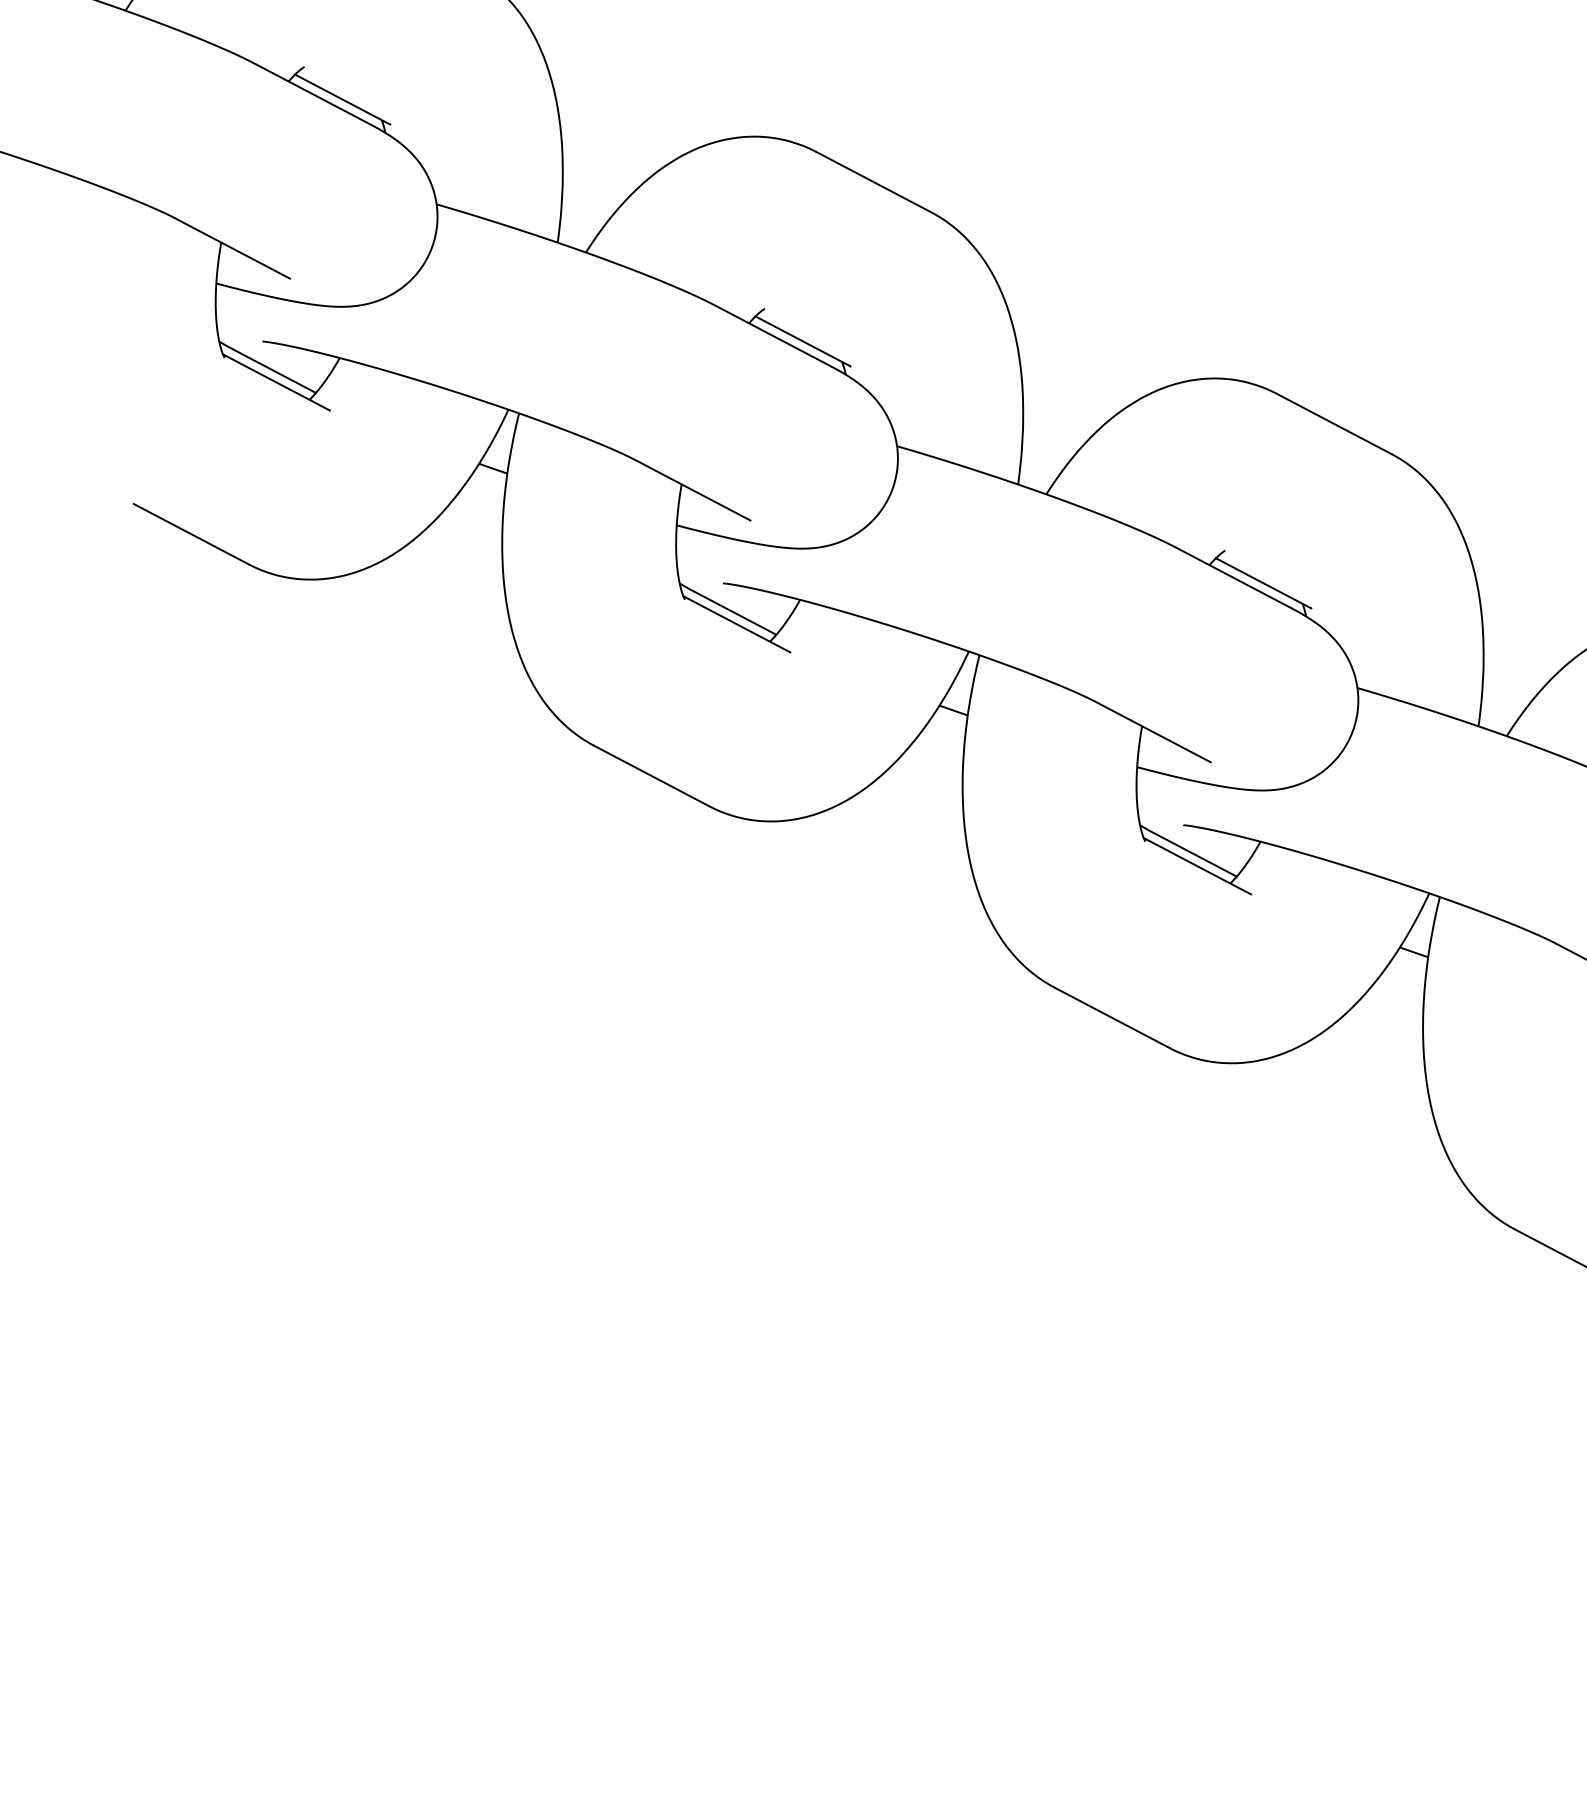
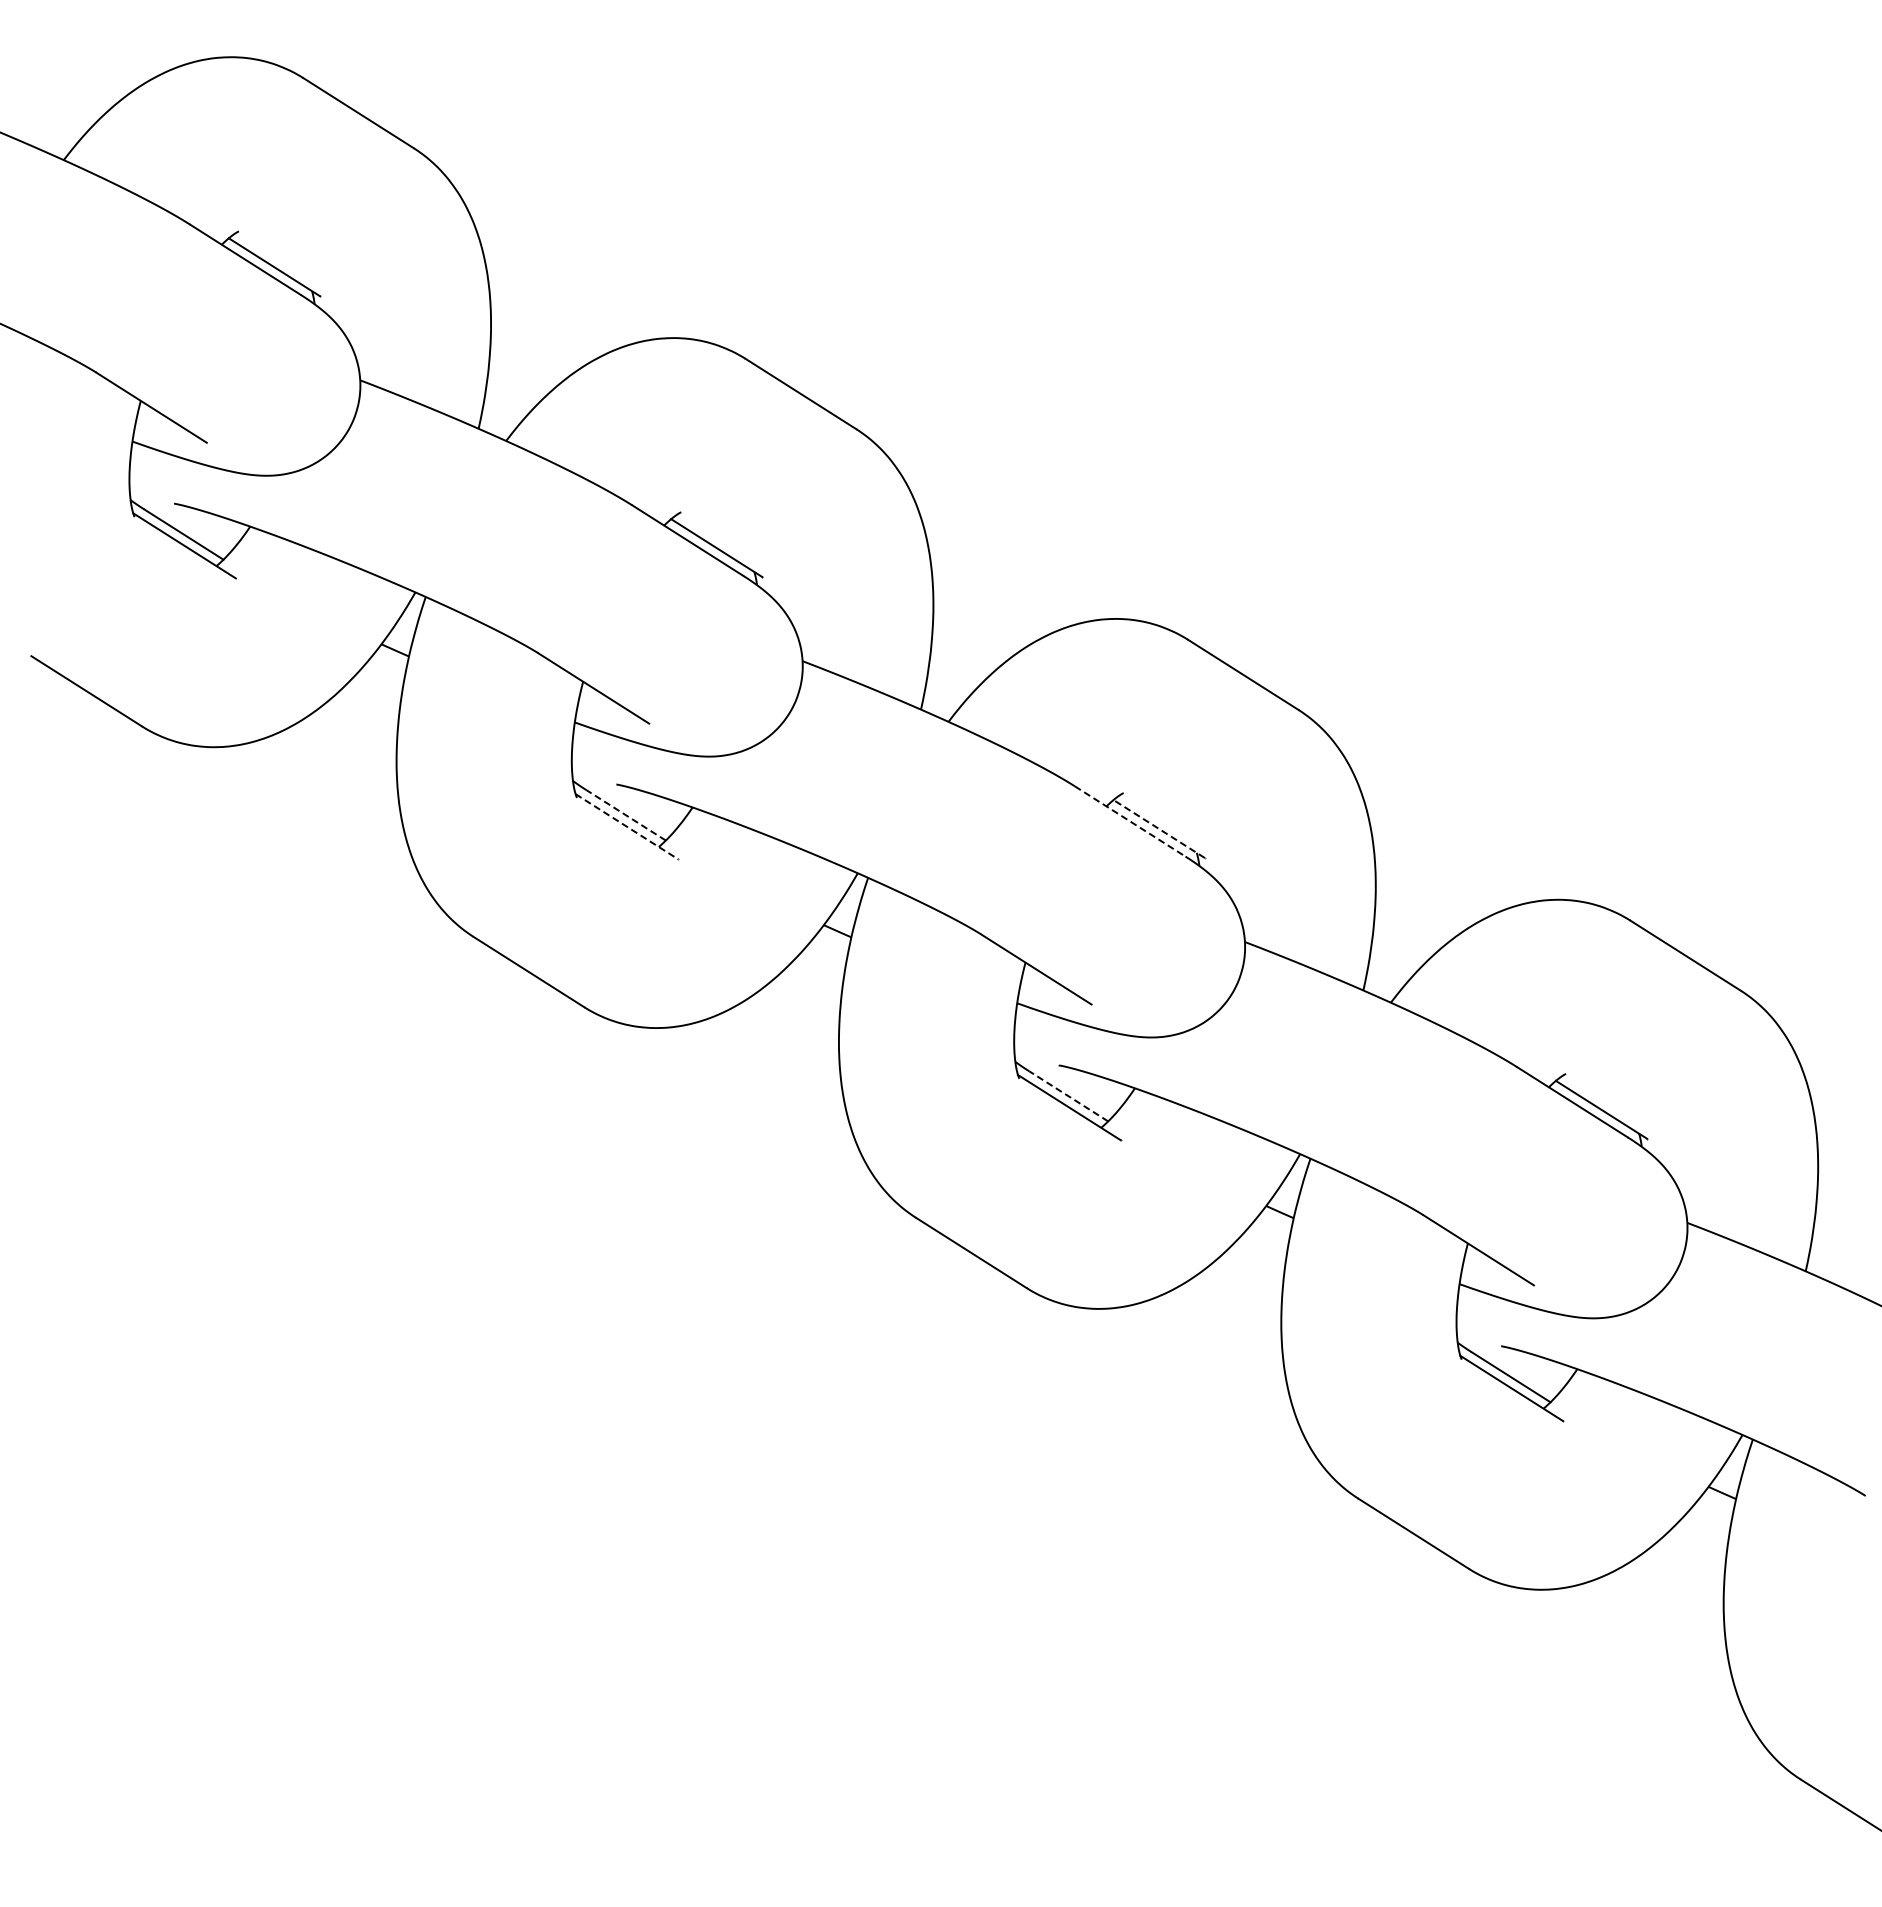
line: (1234, 578) -> (1130, 821), solid -> dashed
line: (1262, 582) -> (1158, 828), solid -> dashed
line: (735, 613) -> (626, 815), solid -> dashed
line: (736, 624) -> (626, 826), solid -> dashed
line: (1195, 855) -> (1068, 1096), solid -> dashed

